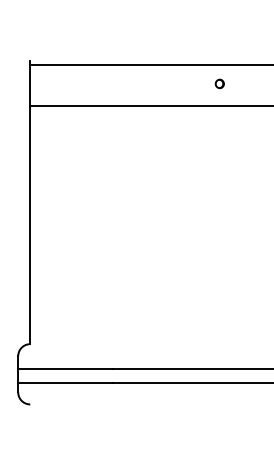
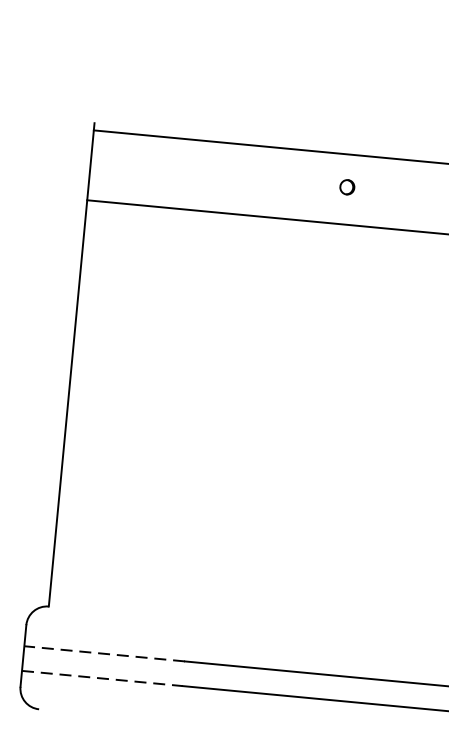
part: (219, 83) -> (346, 186), moved
line: (64, 368) -> (103, 653), solid -> dashed
line: (65, 383) -> (102, 679), solid -> dashed

